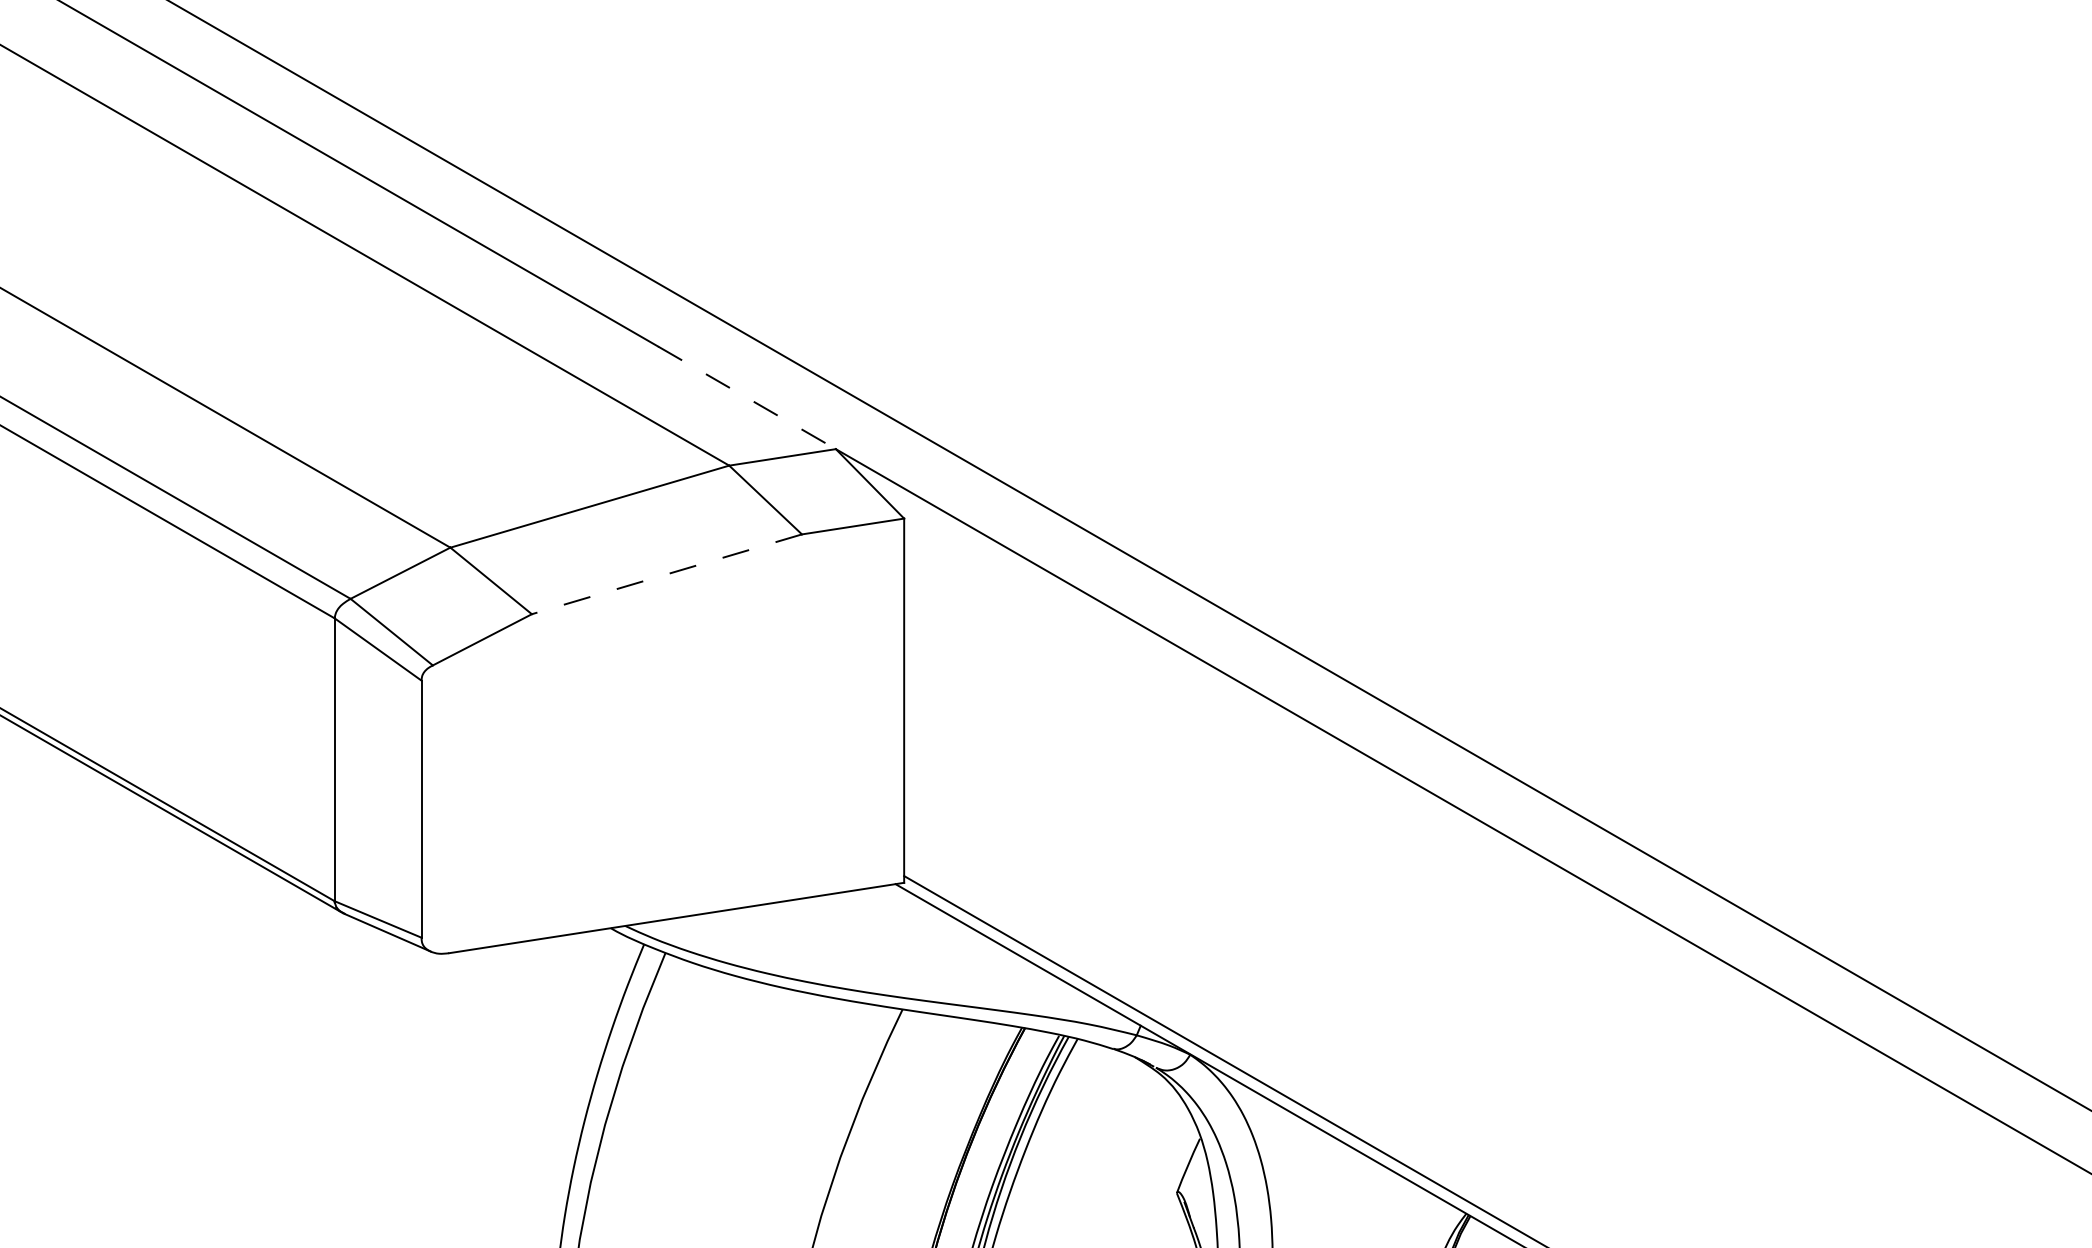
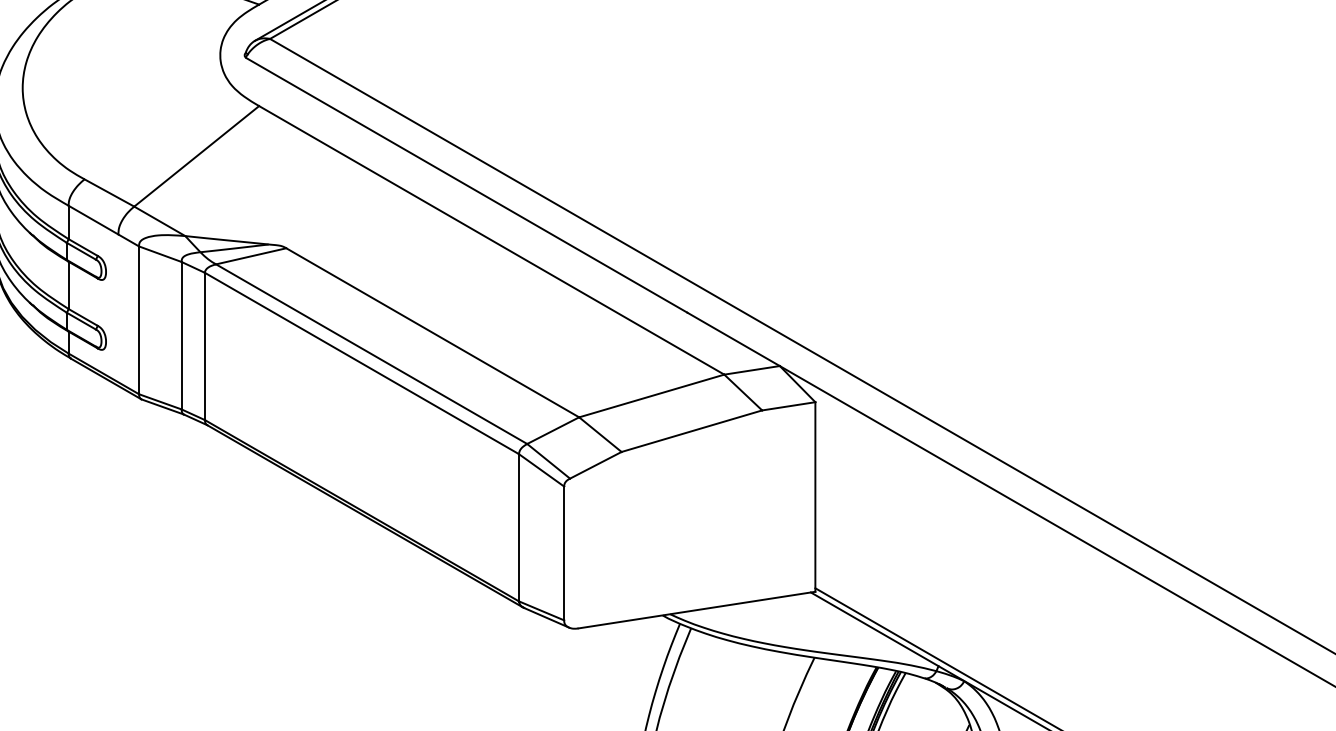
line: (748, 398) -> (734, 339), dashed -> solid
line: (666, 574) -> (691, 431), dashed -> solid

